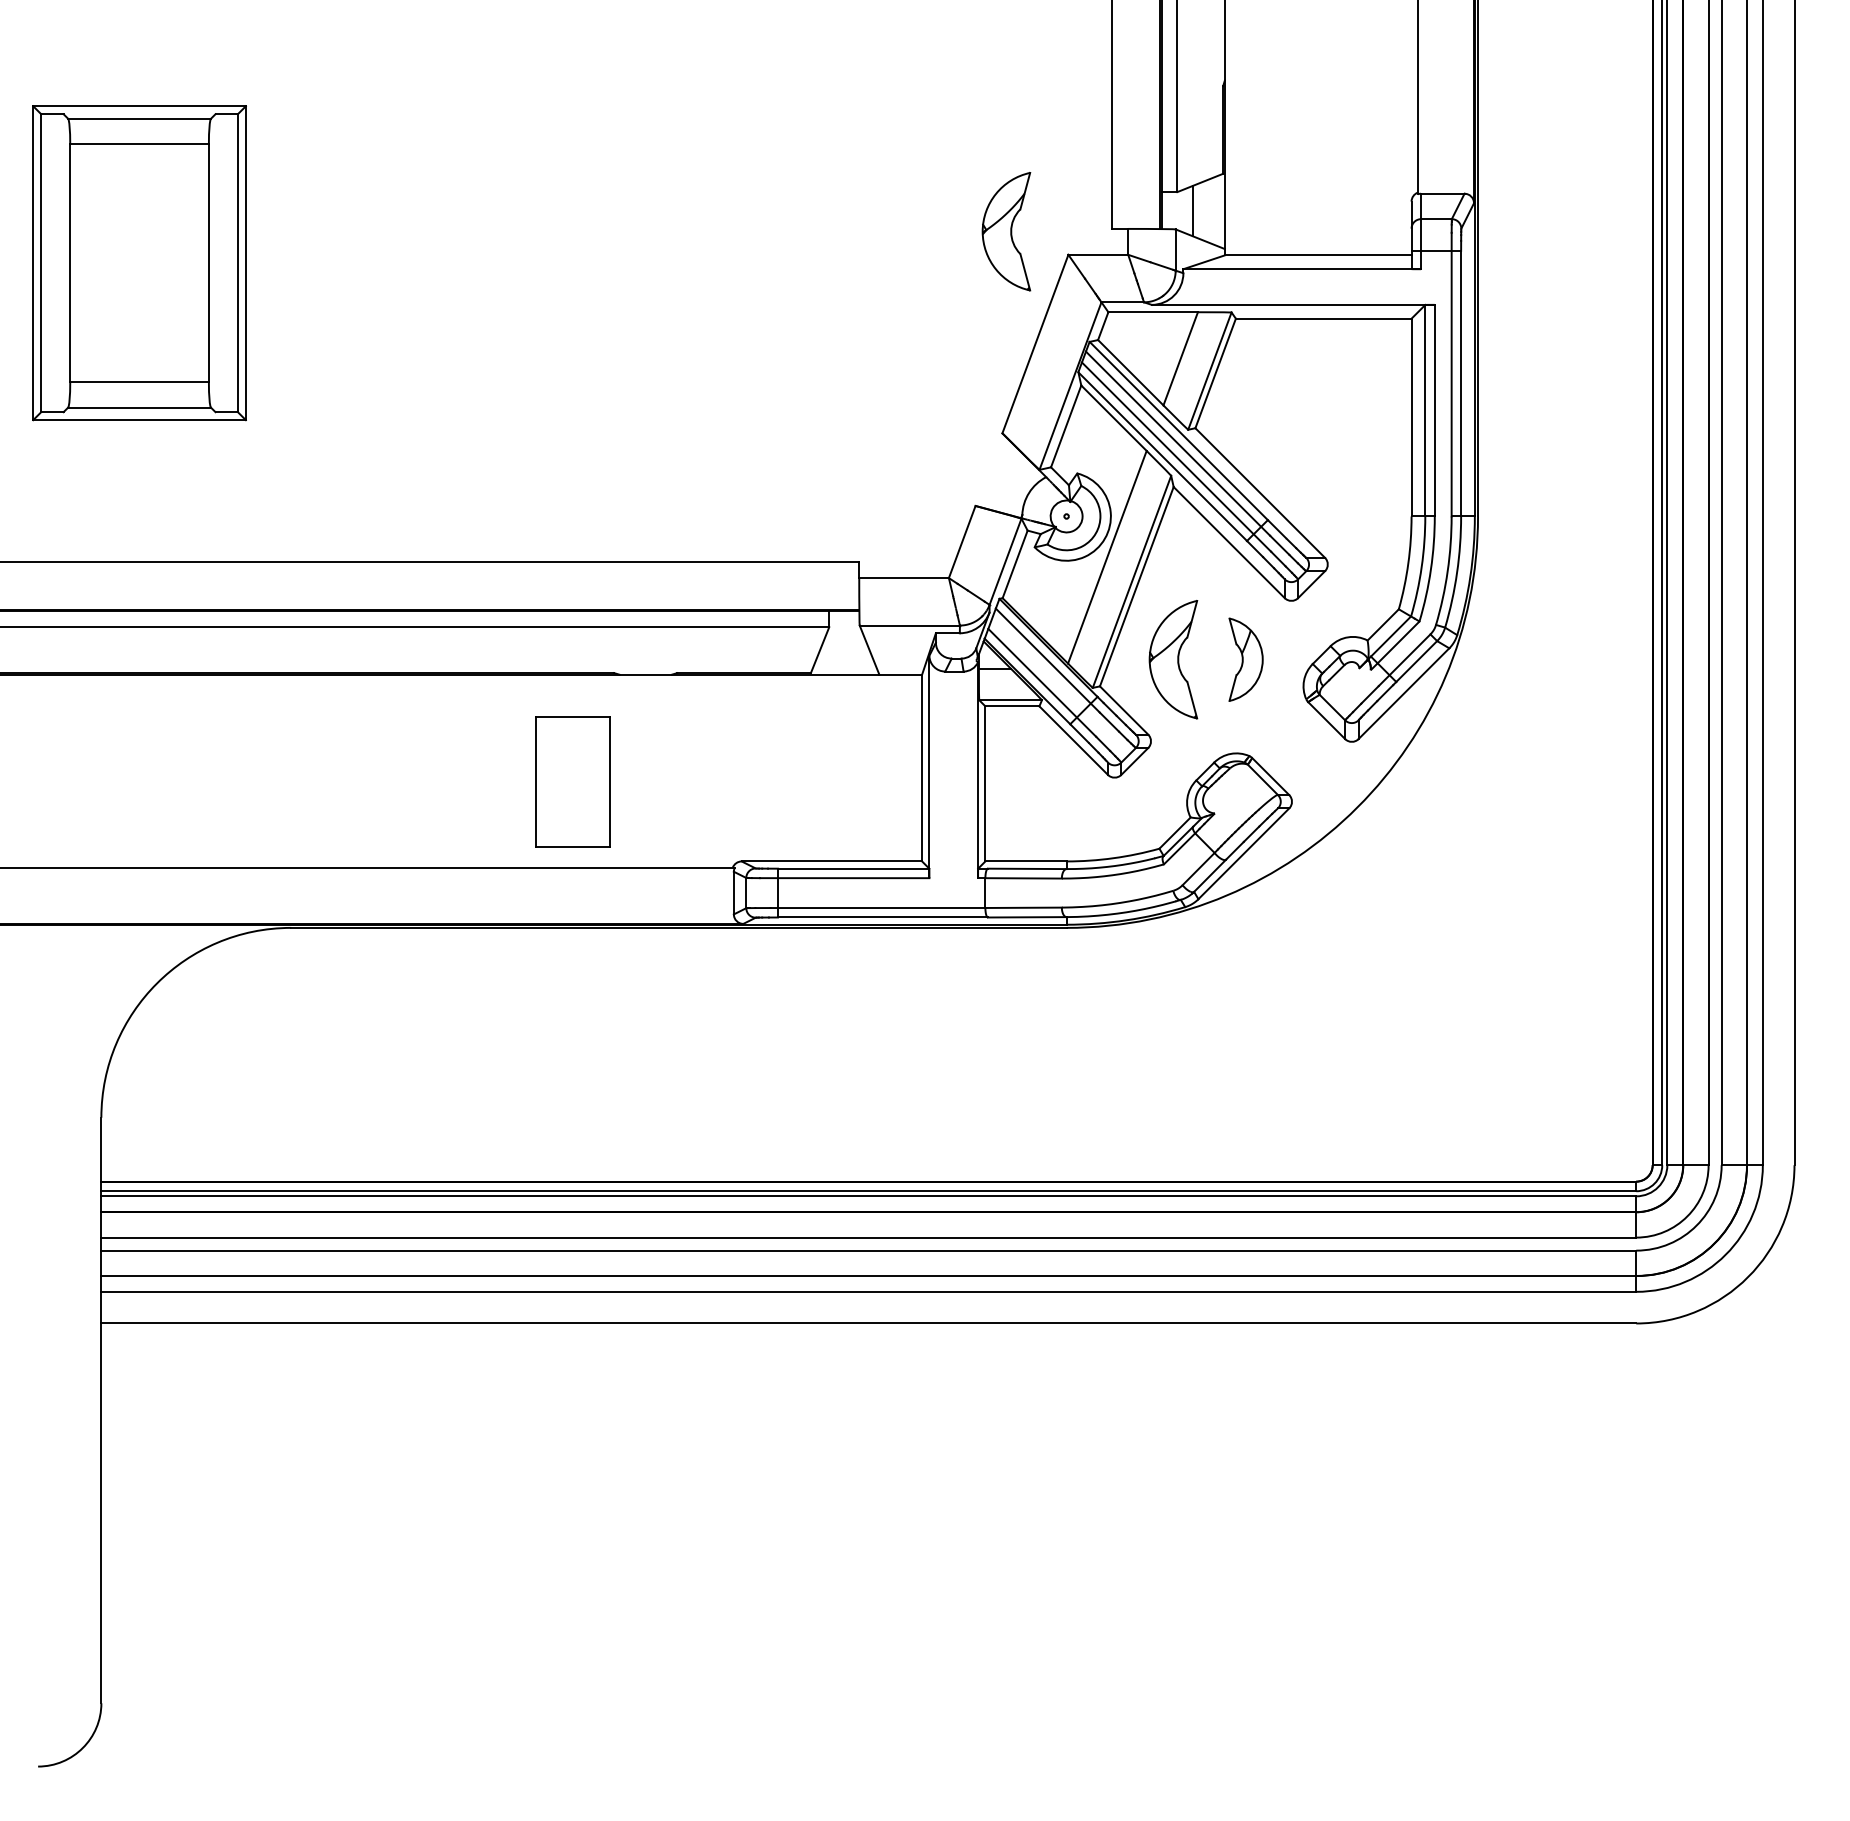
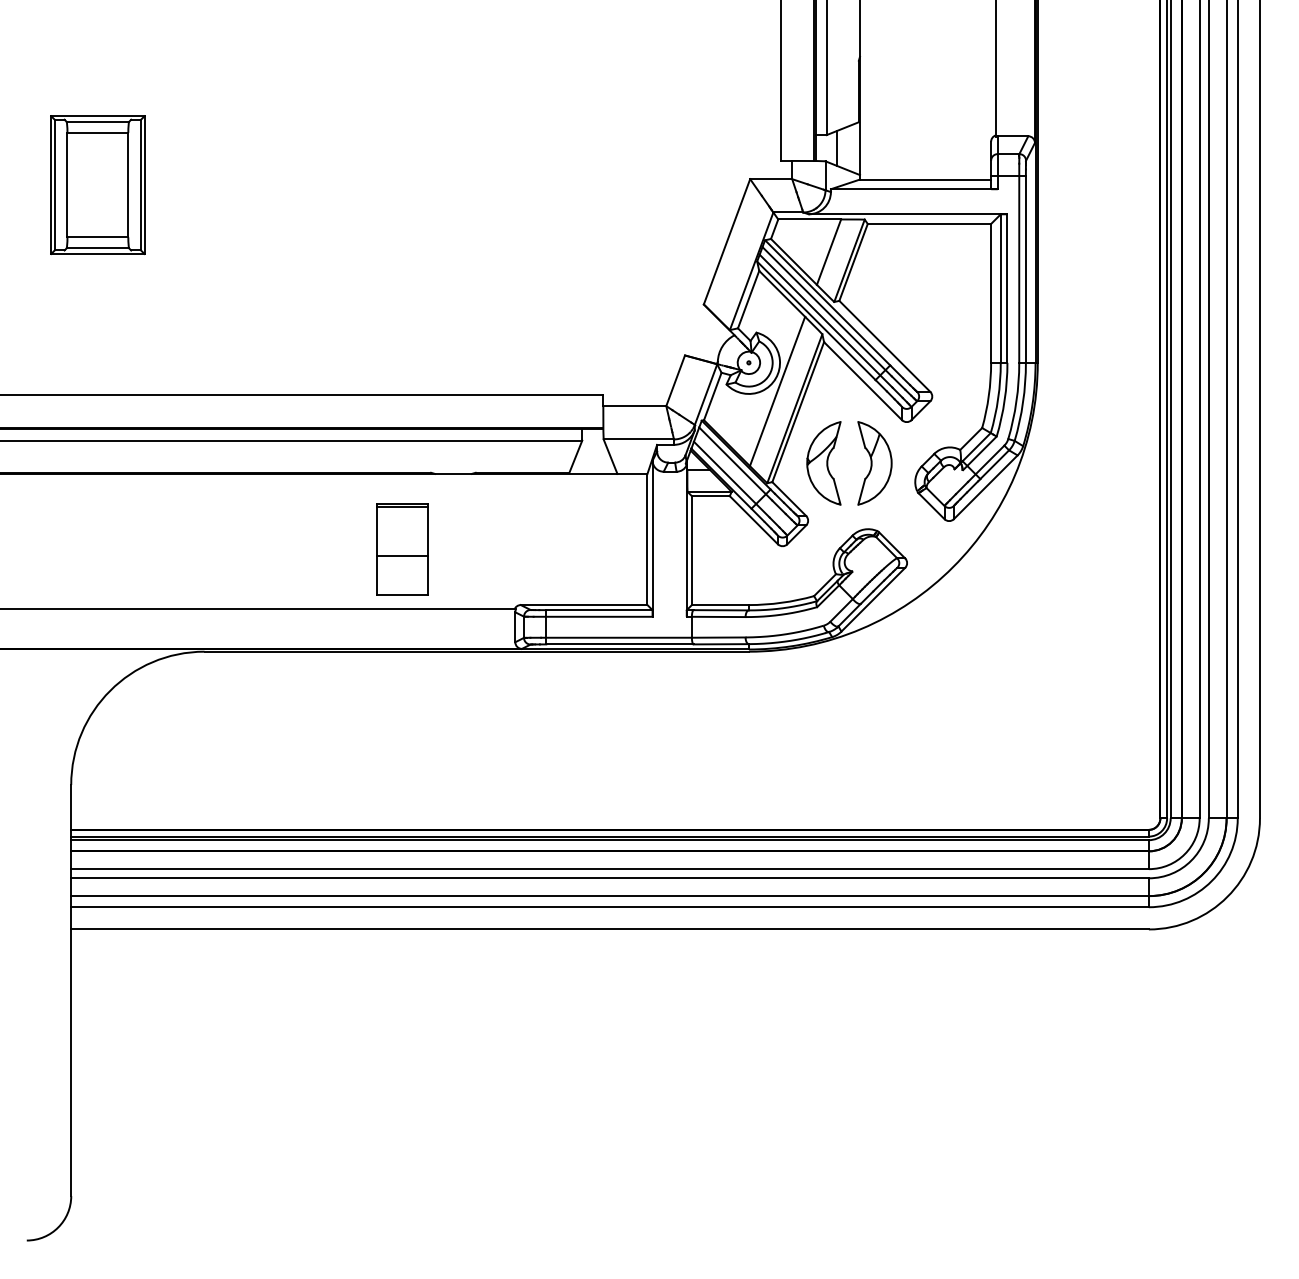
part: (1006, 231) -> (706, 162), removed
part: (138, 263) -> (97, 185), size x0.62
part: (1245, 659) -> (874, 463), size x1.43
line: (572, 721) -> (402, 506), added
line: (572, 792) -> (402, 556), added

